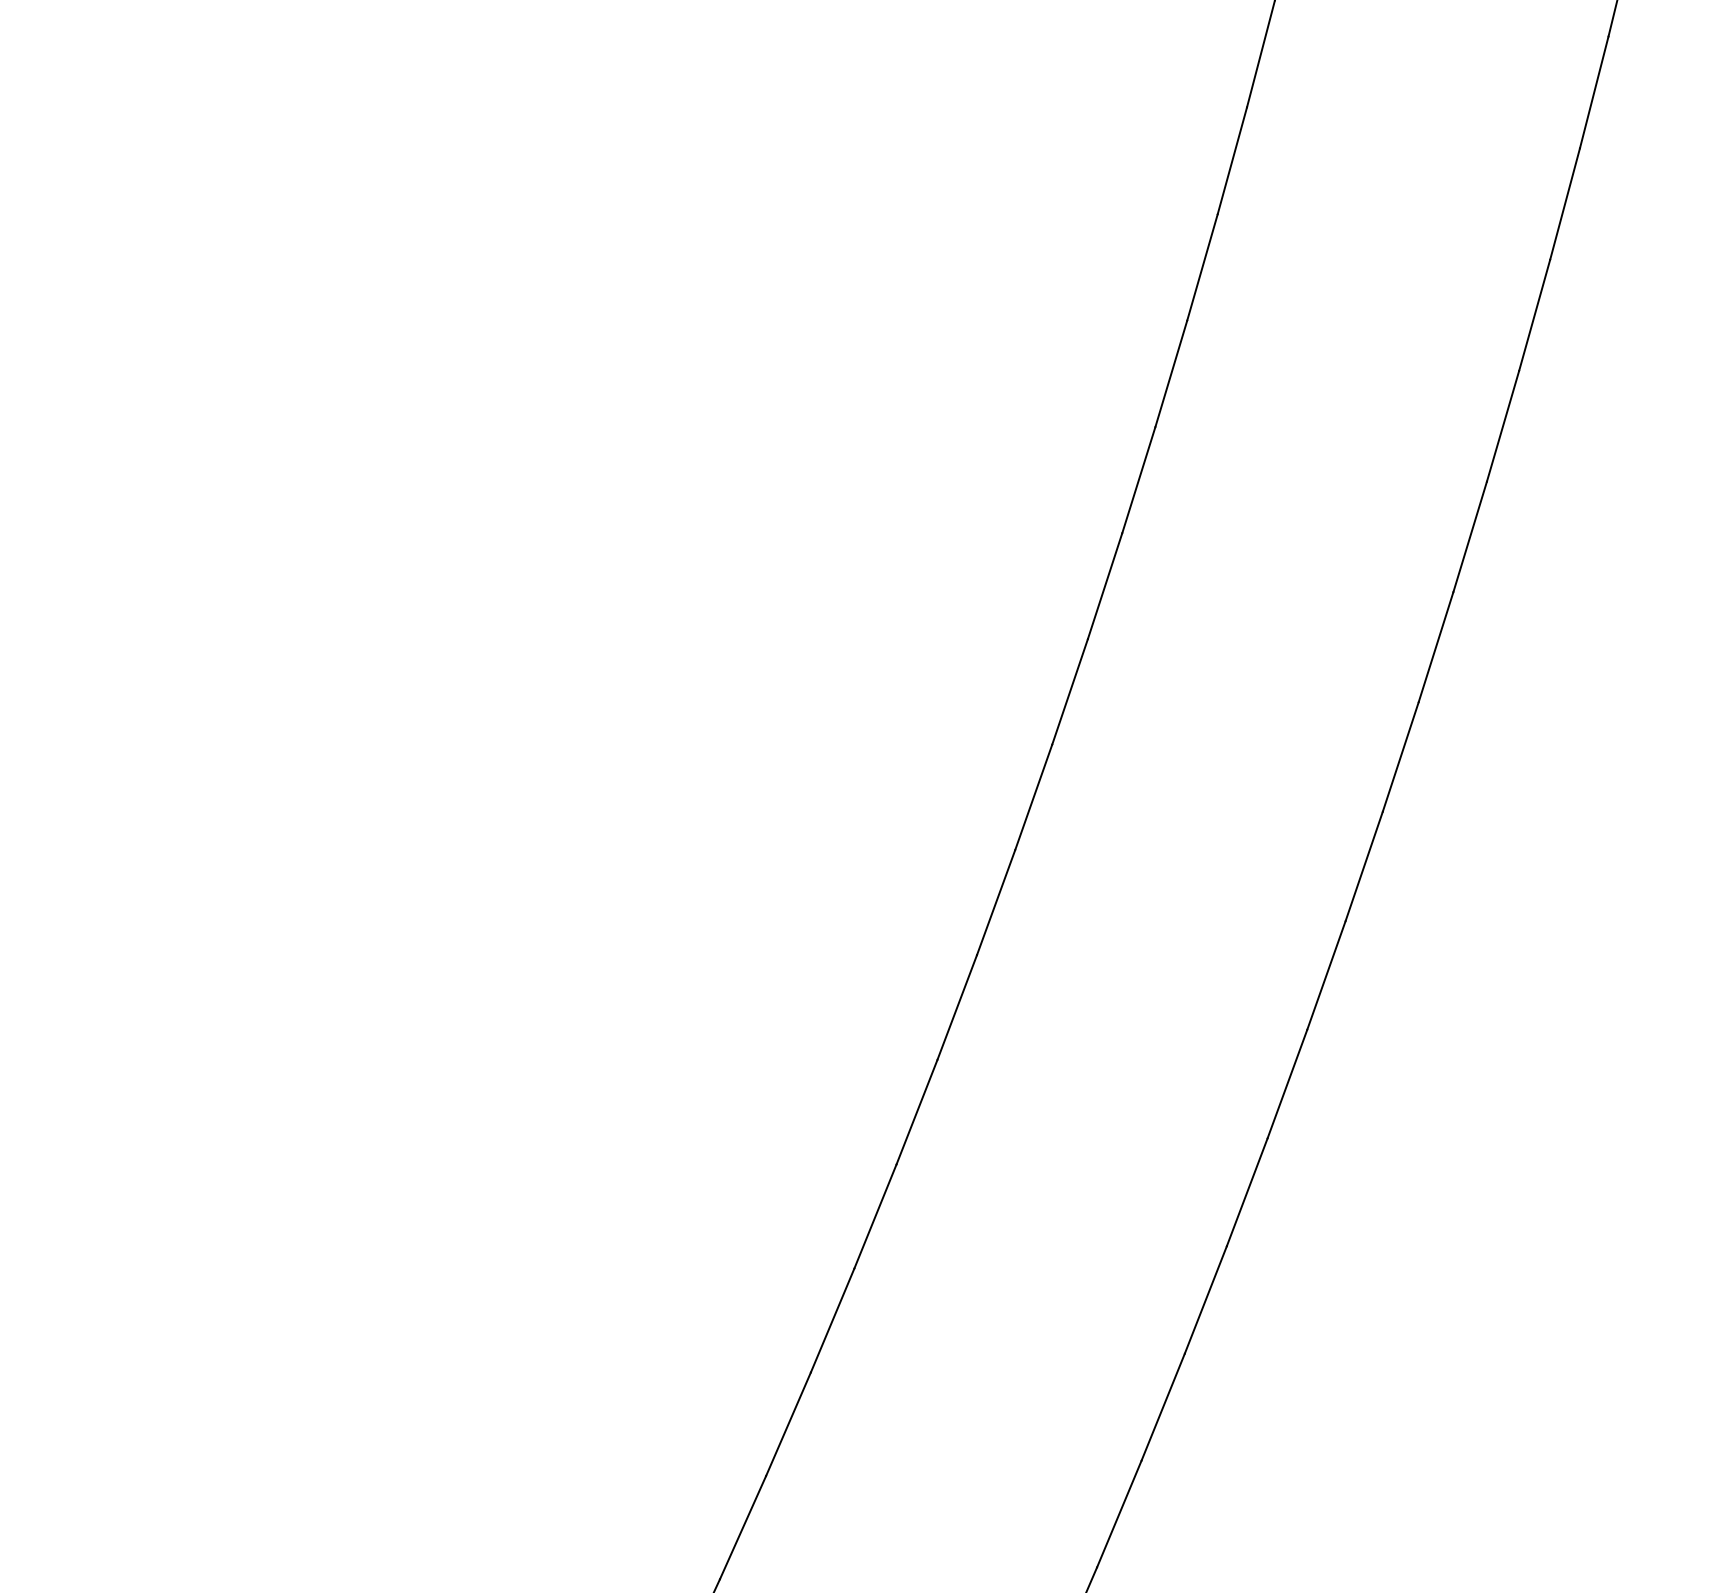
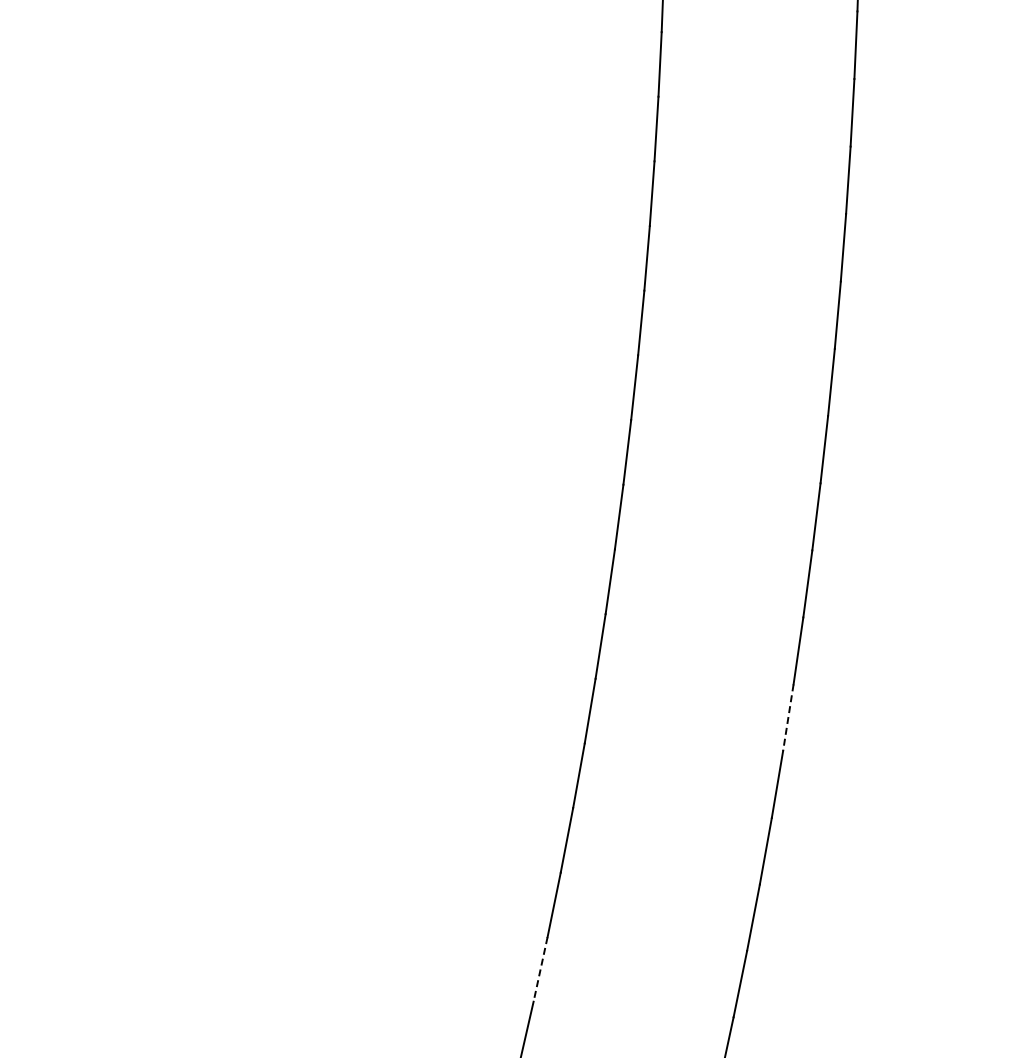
line: (1326, 974) -> (788, 717), solid -> dashed
line: (832, 1320) -> (540, 969), solid -> dashed

